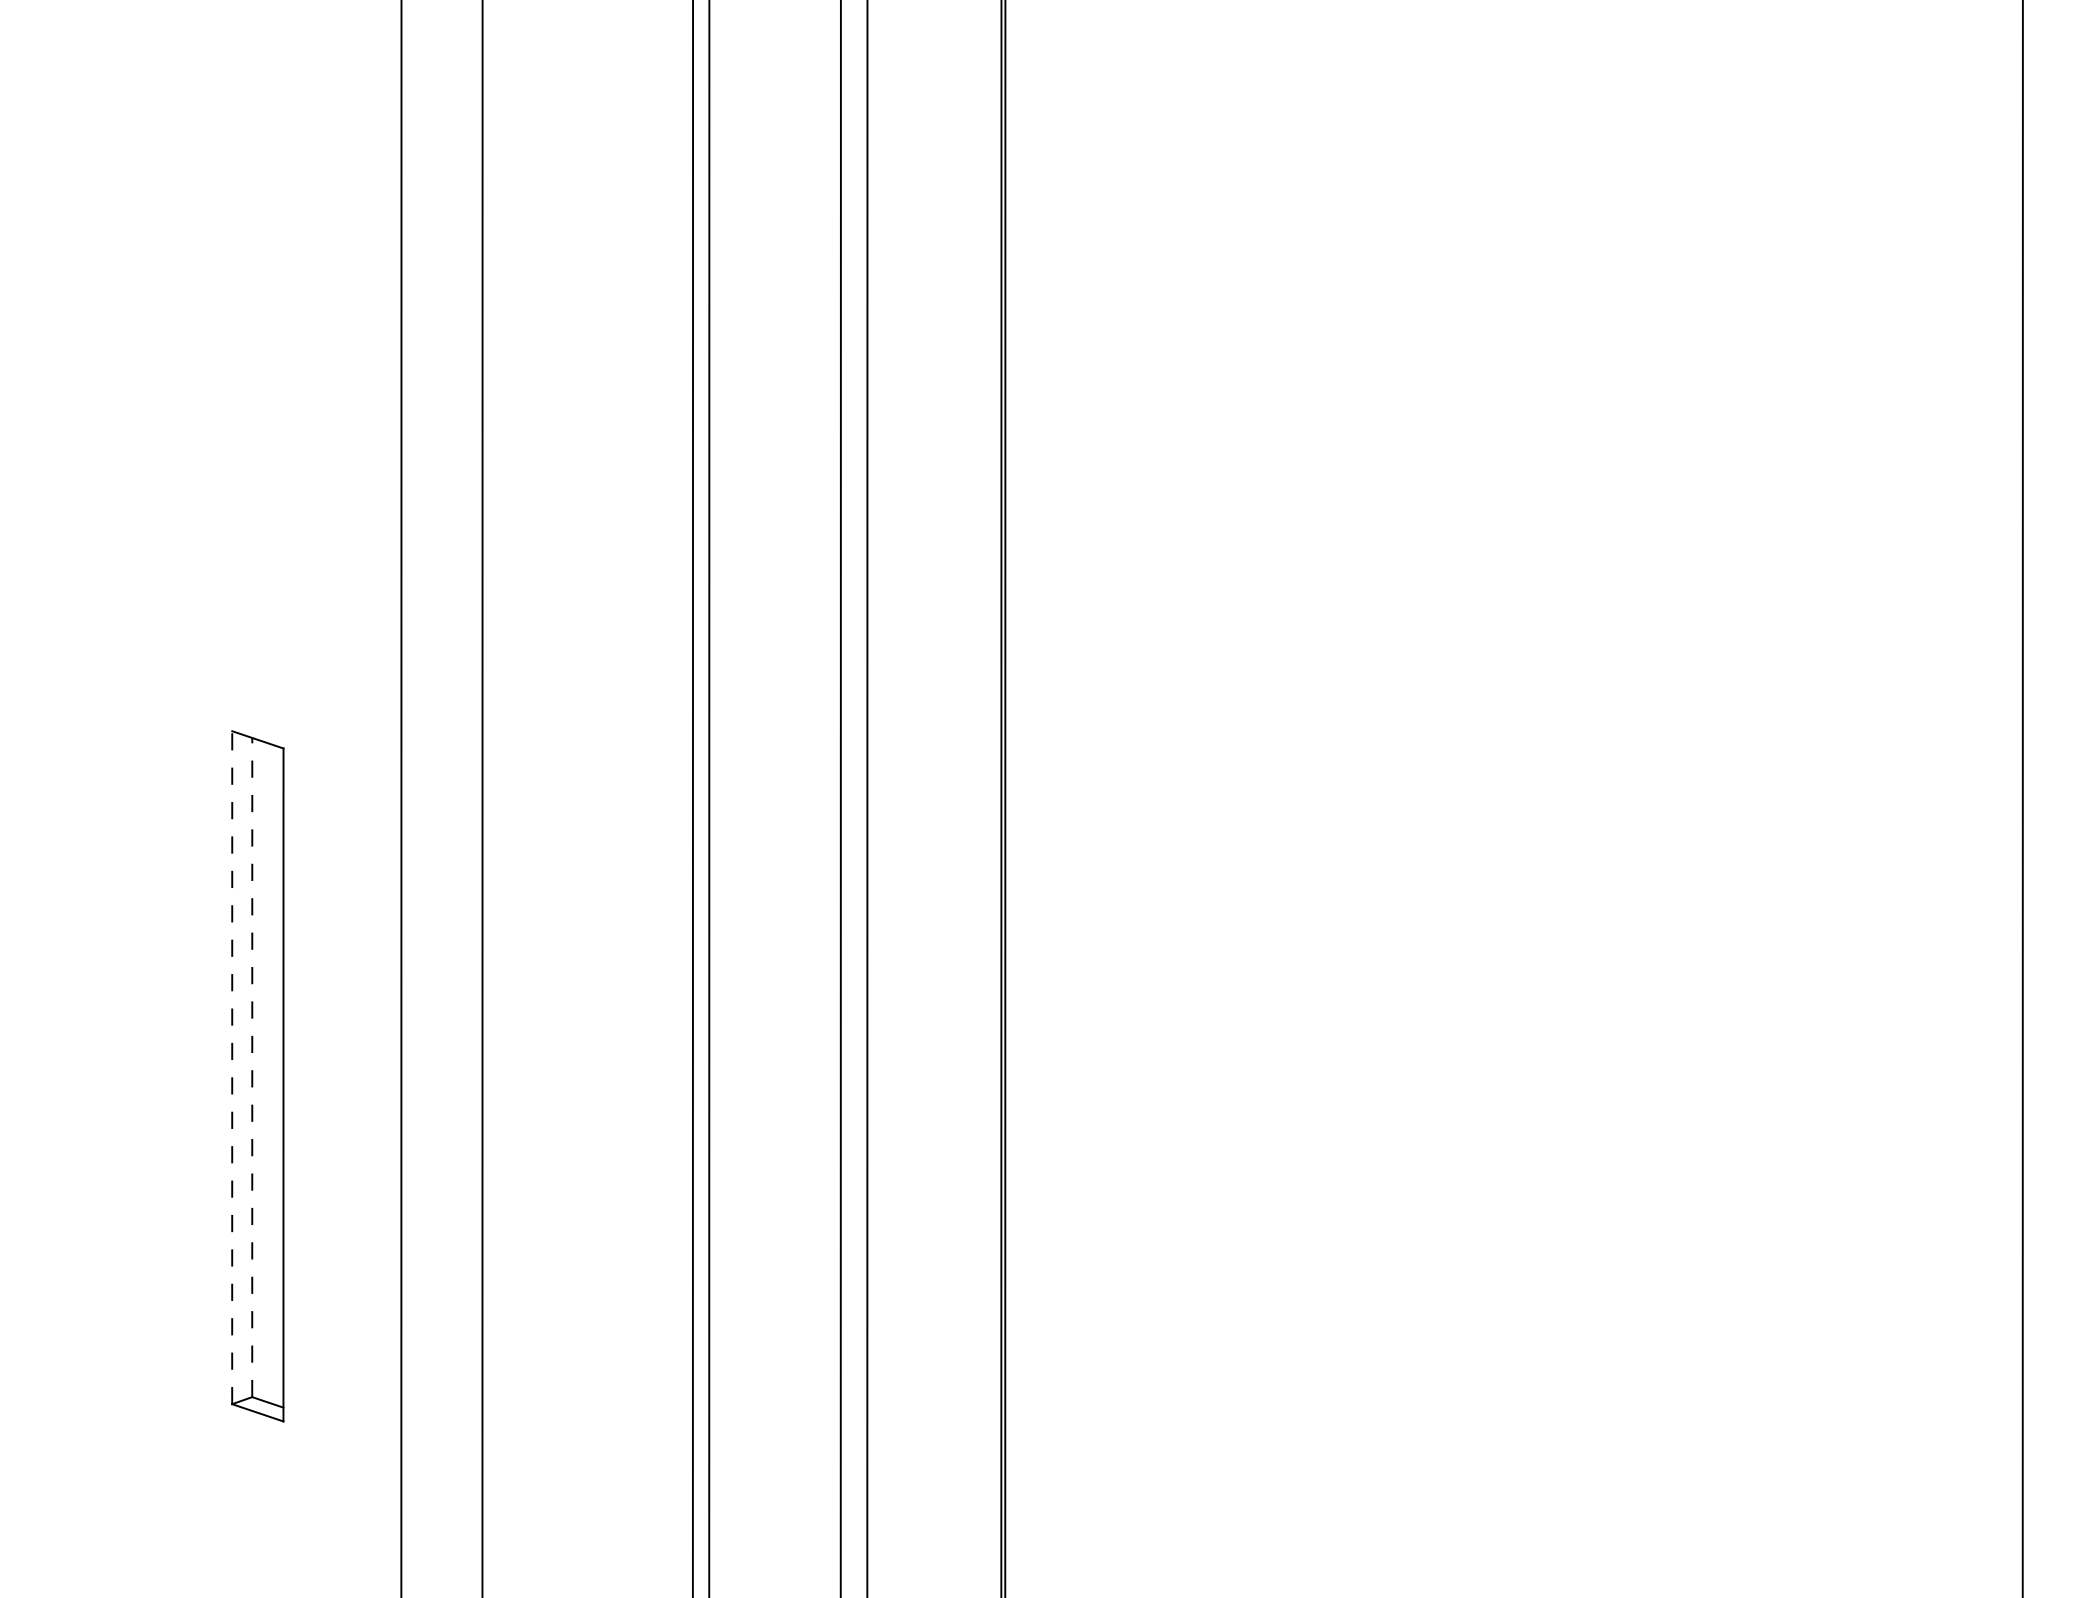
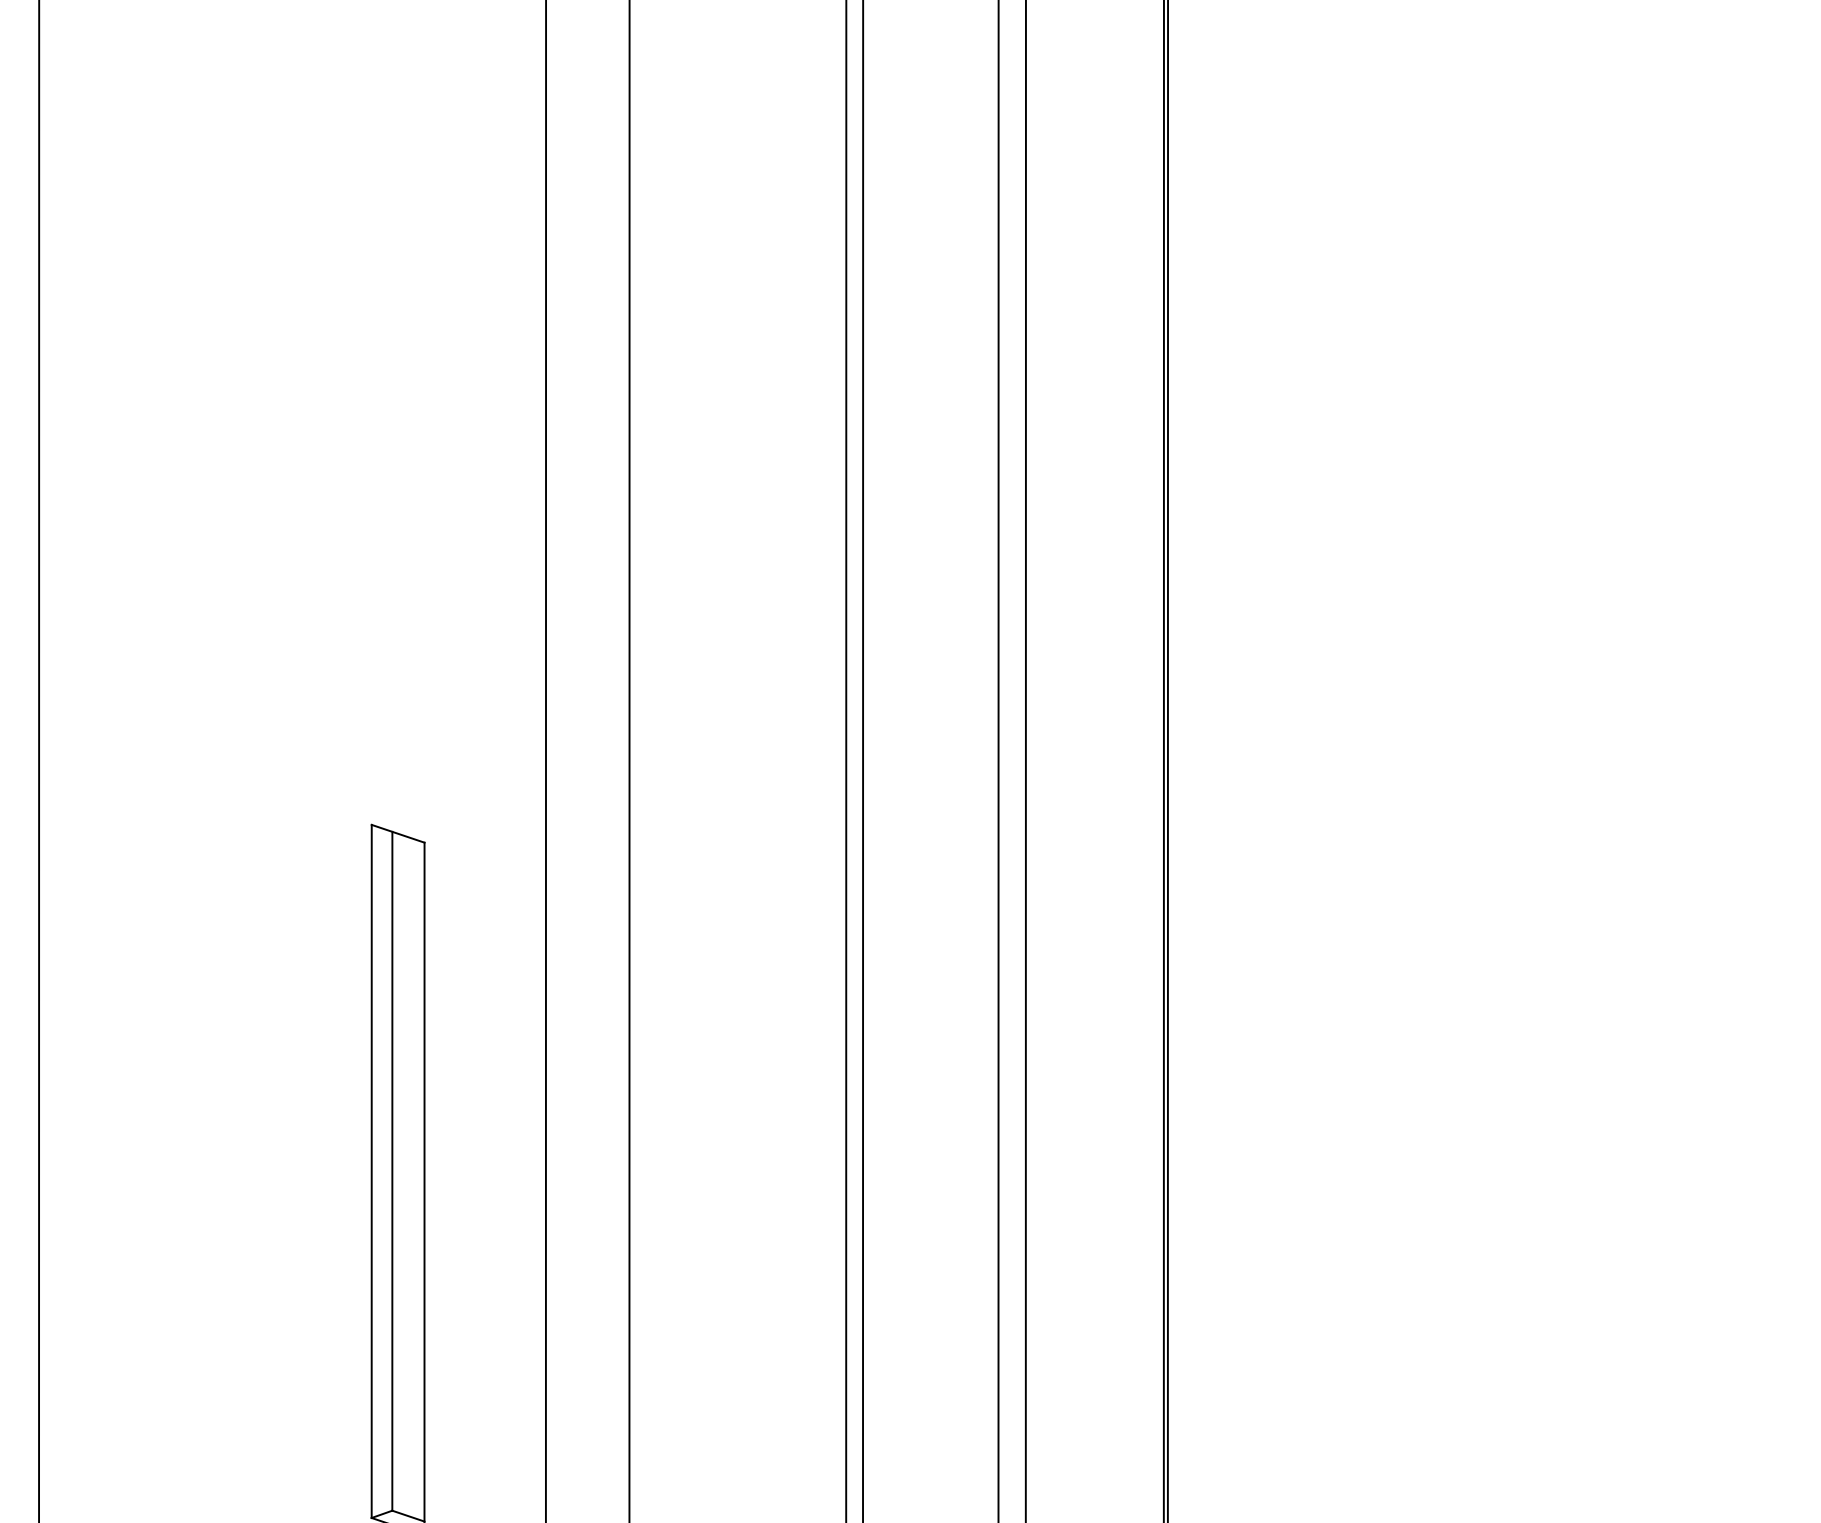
line: (232, 1067) -> (372, 1171), dashed -> solid
line: (252, 1067) -> (392, 1171), dashed -> solid

